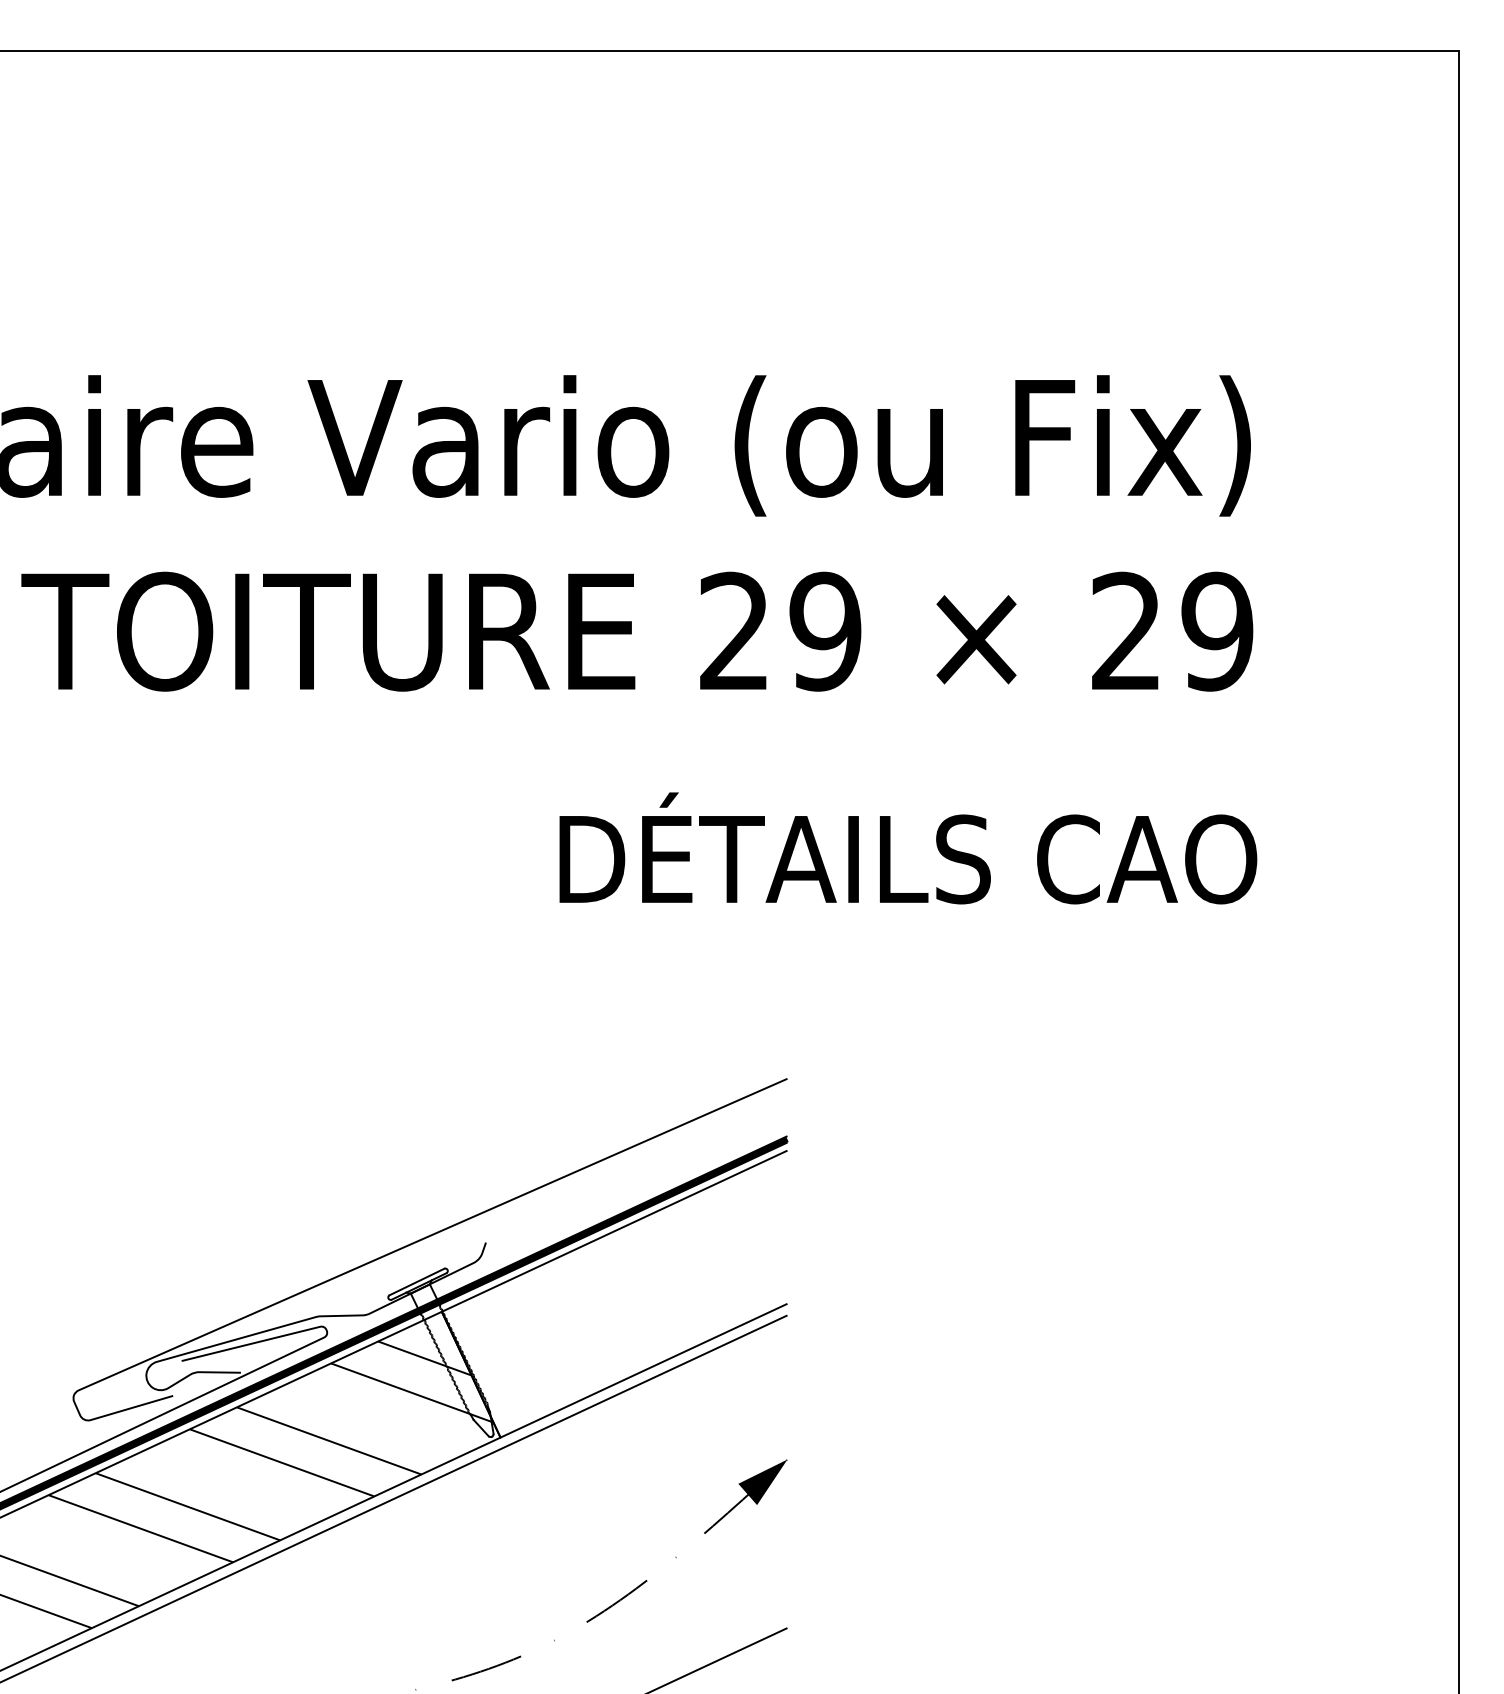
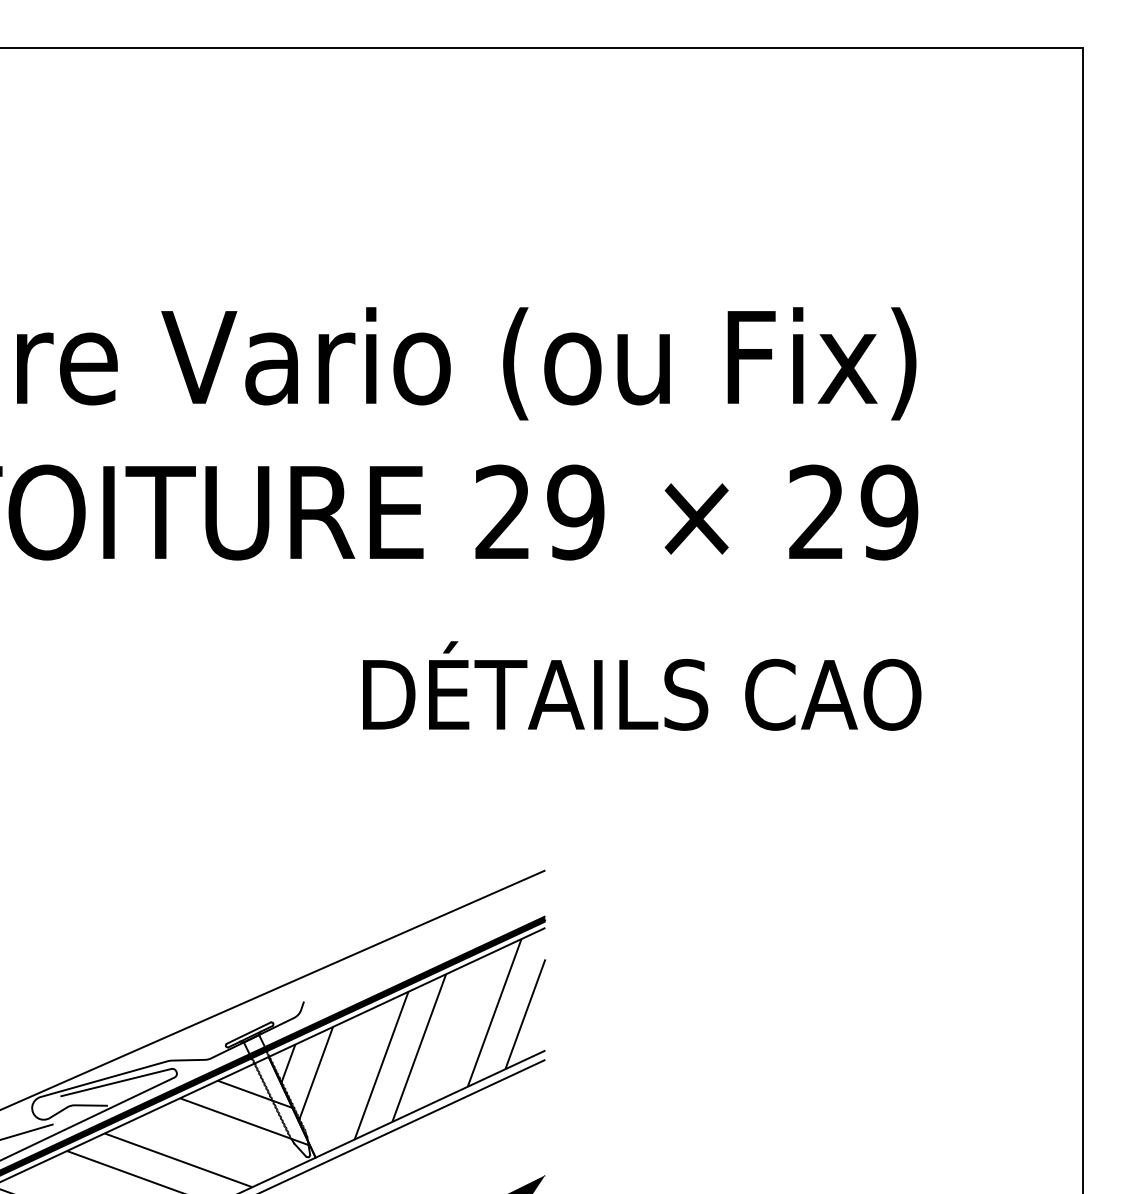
hatch: (622, 1289) -> (413, 1039), added

